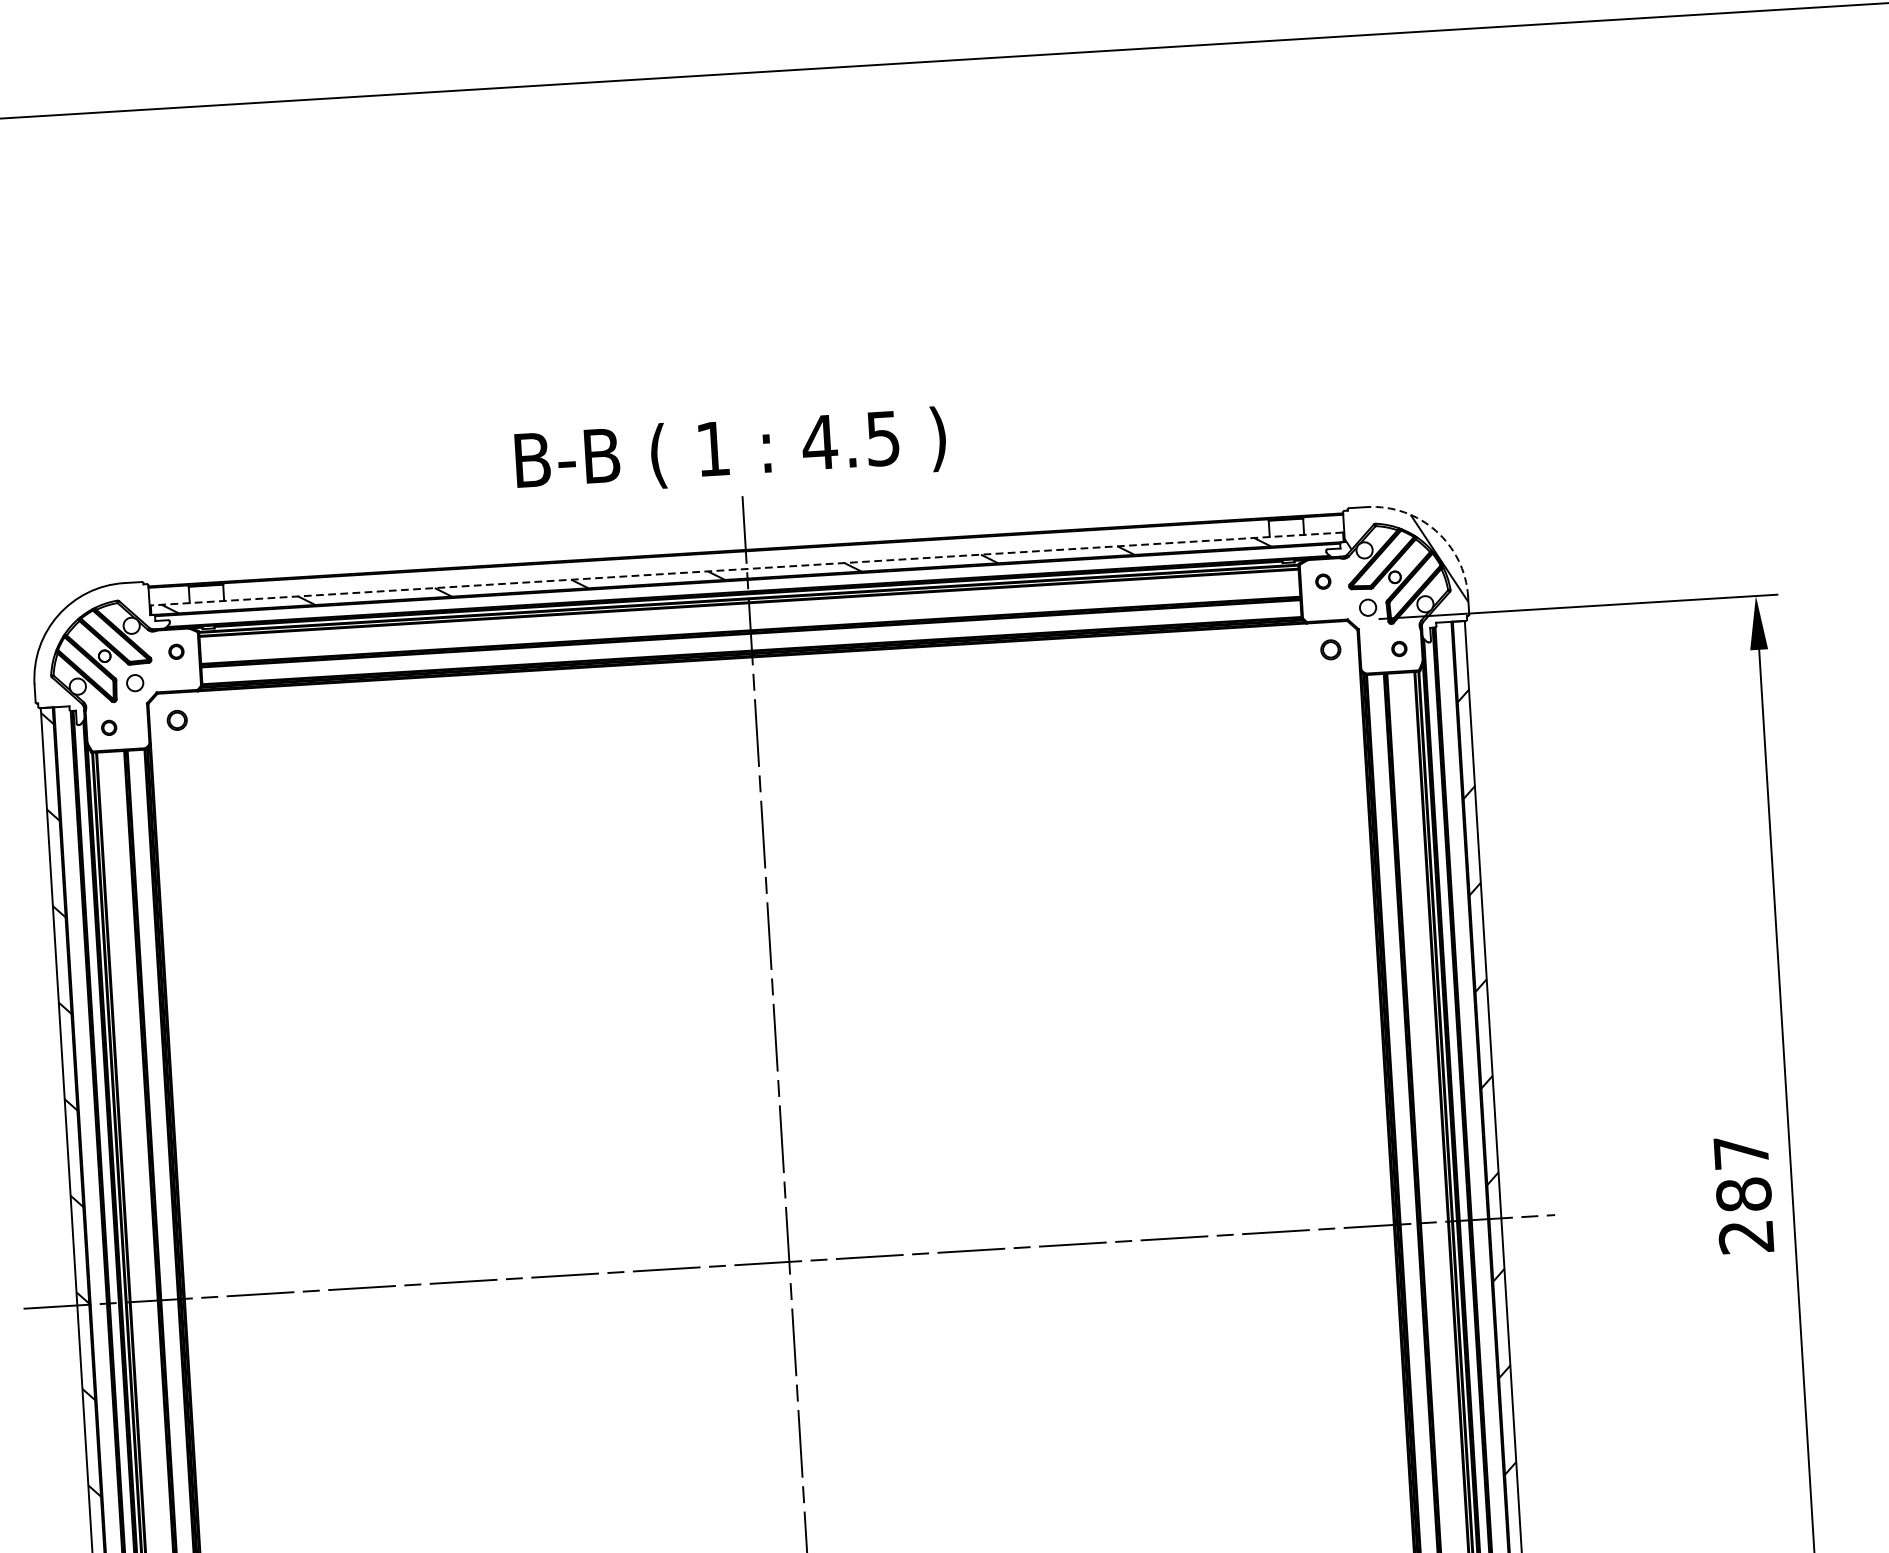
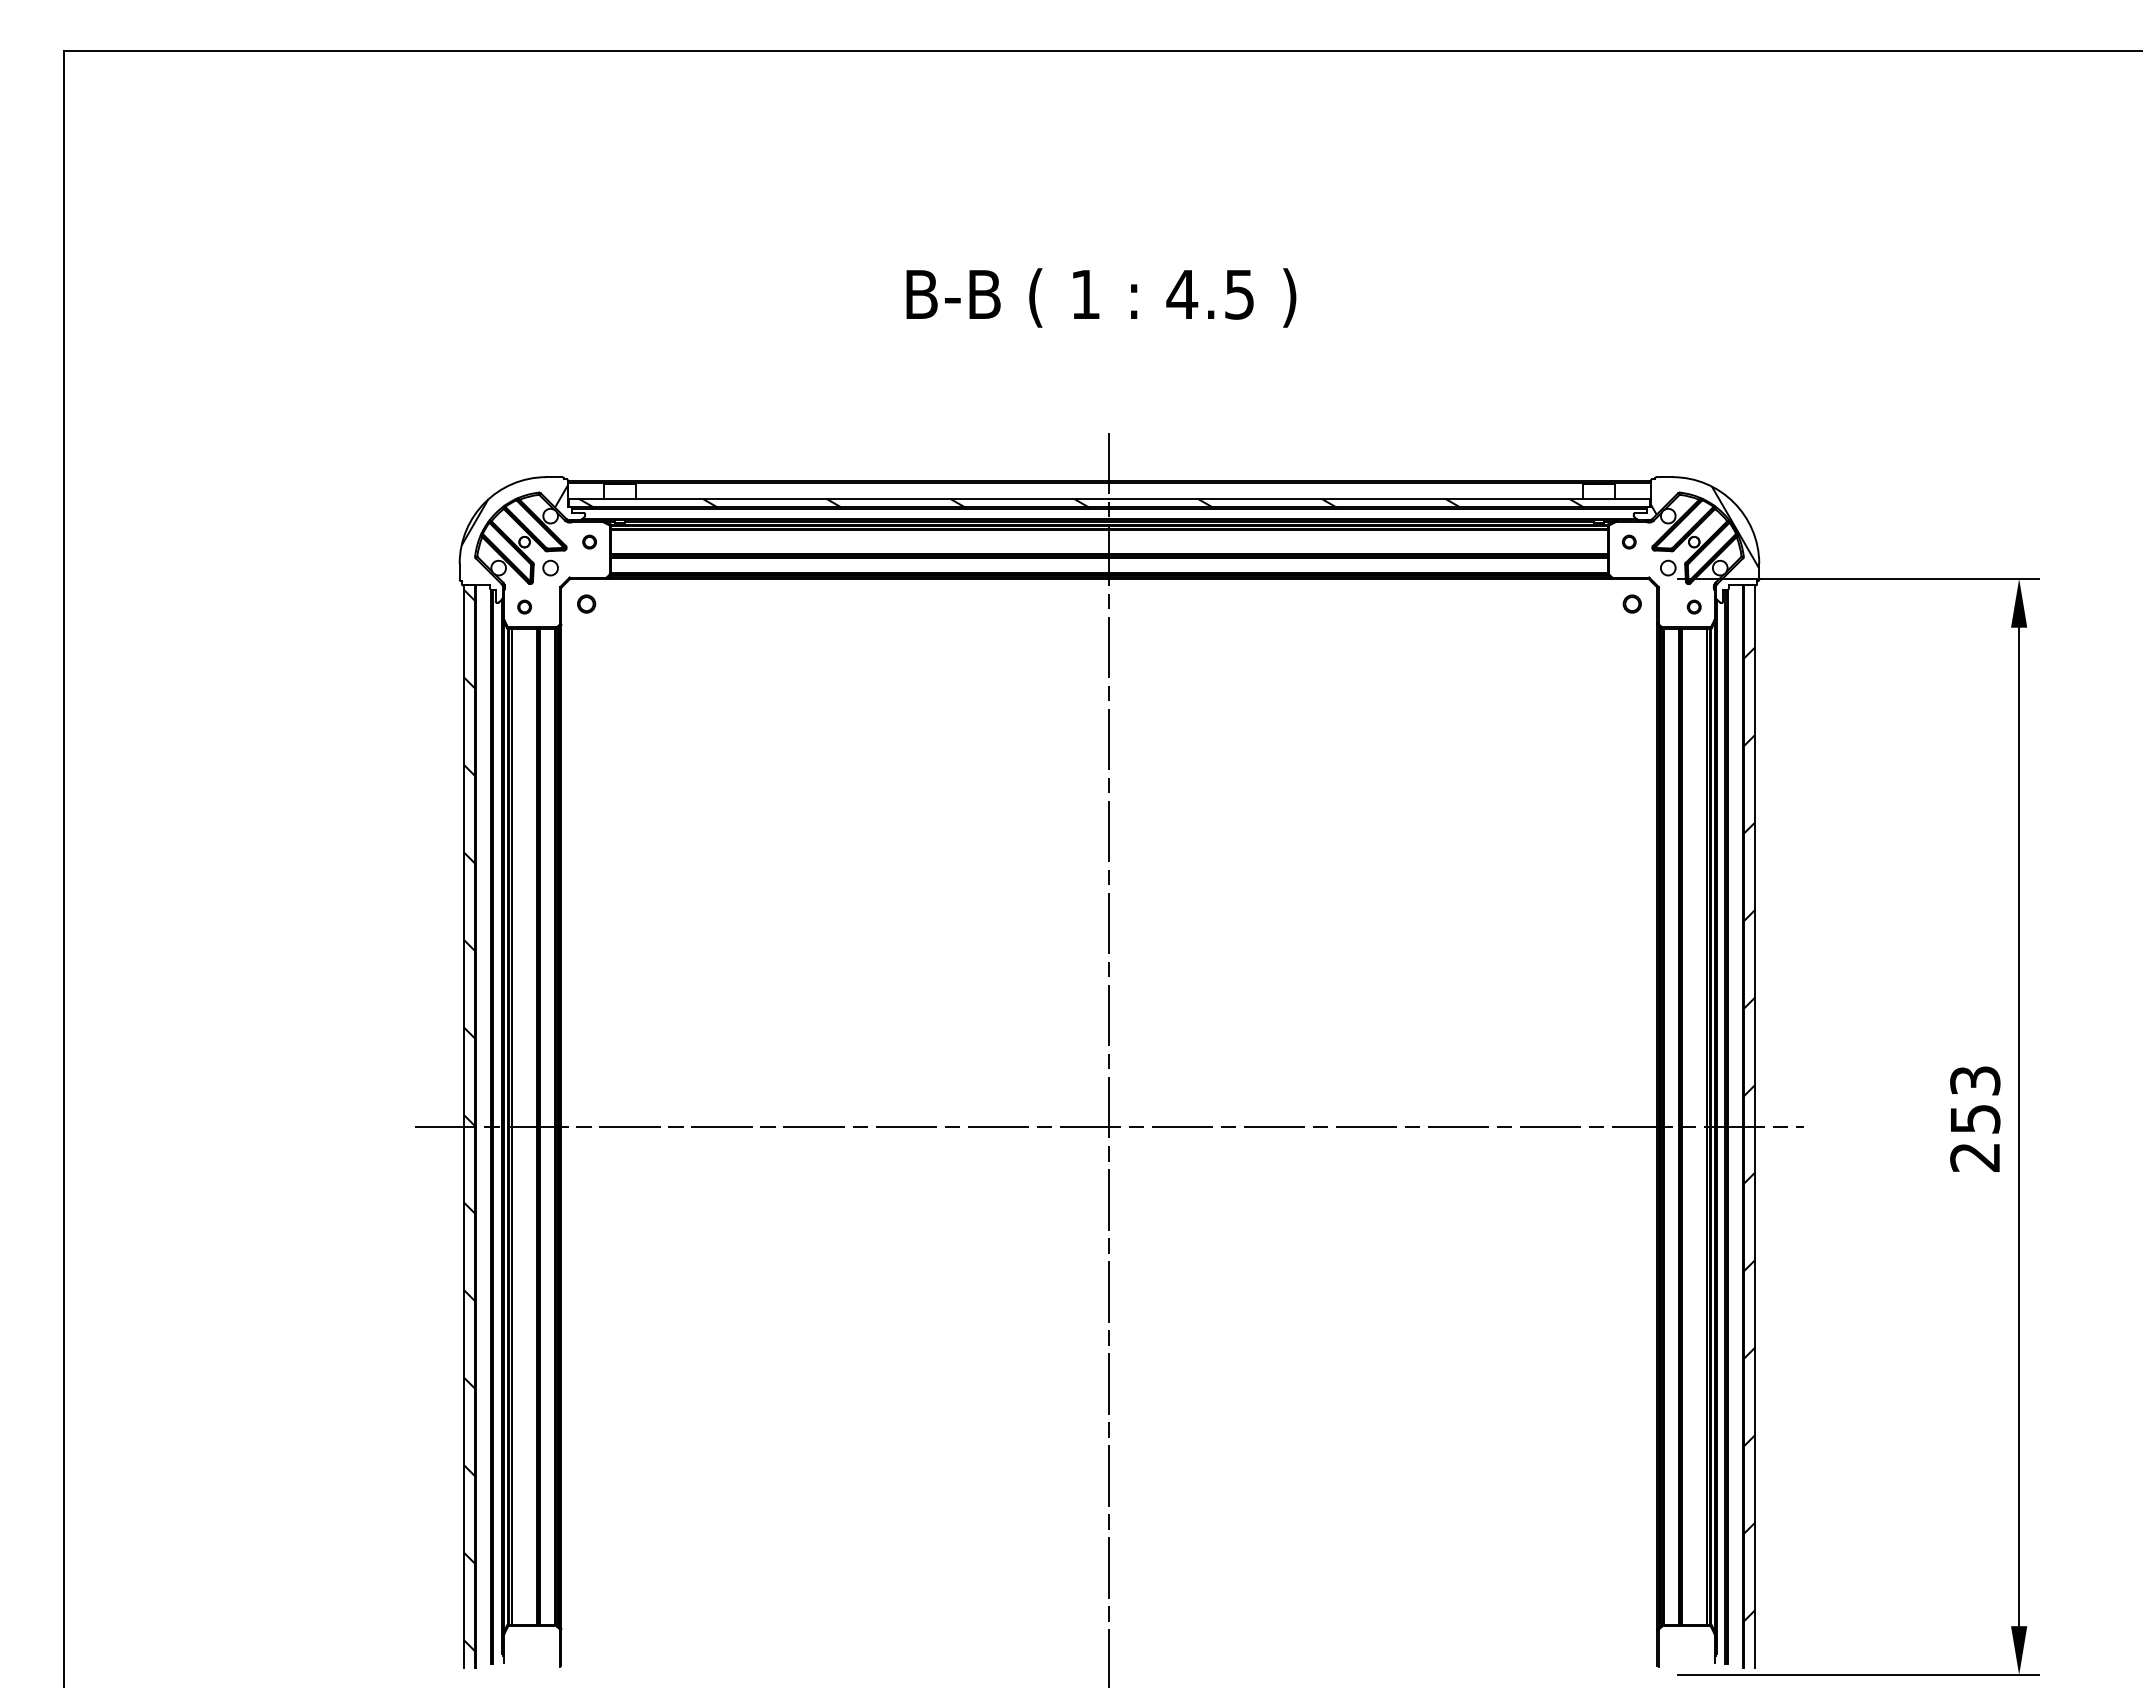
text: (730, 451) -> (1101, 297), moved
arc: (1435, 530) -> (1733, 502), dashed -> solid
line: (745, 568) -> (1108, 498), dashed -> solid
hatch: (93, 657) -> (514, 542), added
text: (1742, 1174) -> (1975, 1100), 287 -> 253

